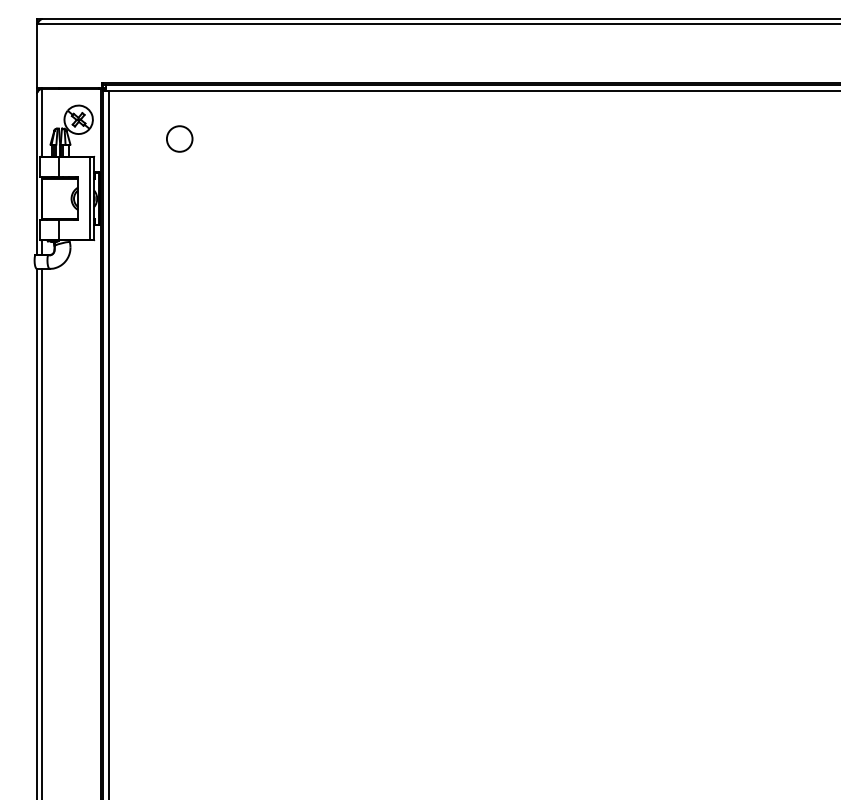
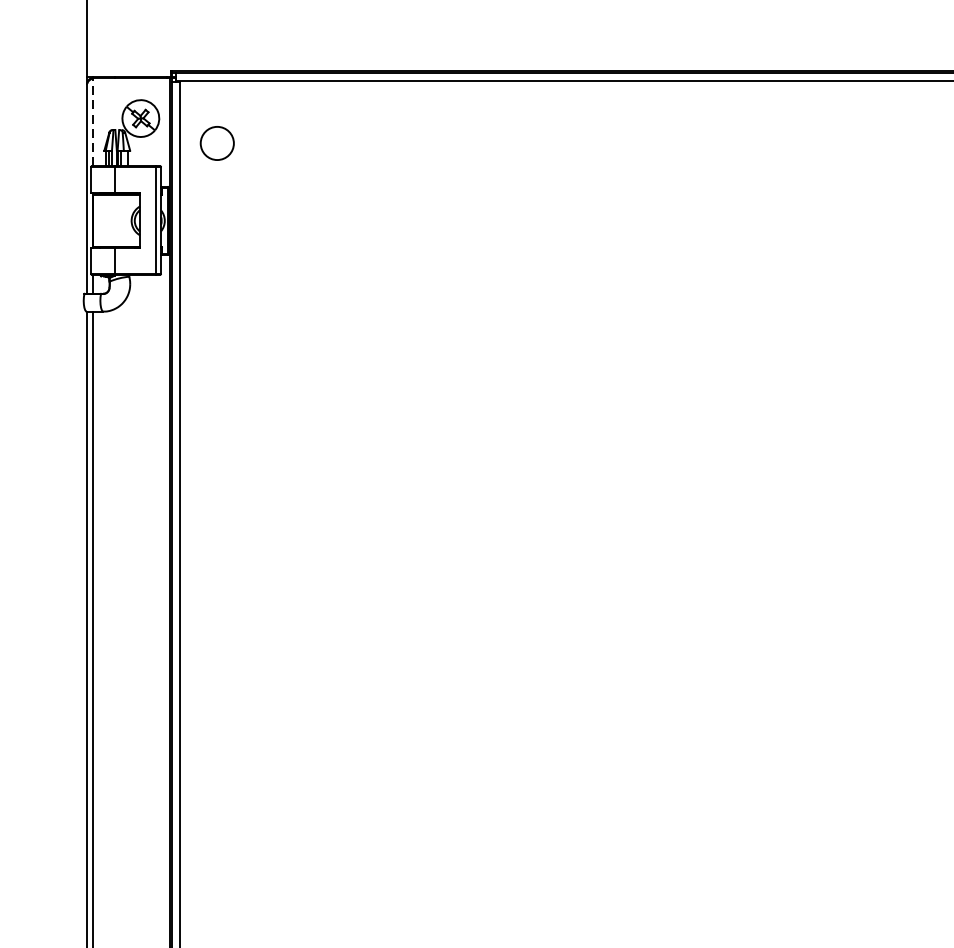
line: (41, 122) -> (92, 122), solid -> dashed
circle: (179, 138) -> (217, 142), moved

